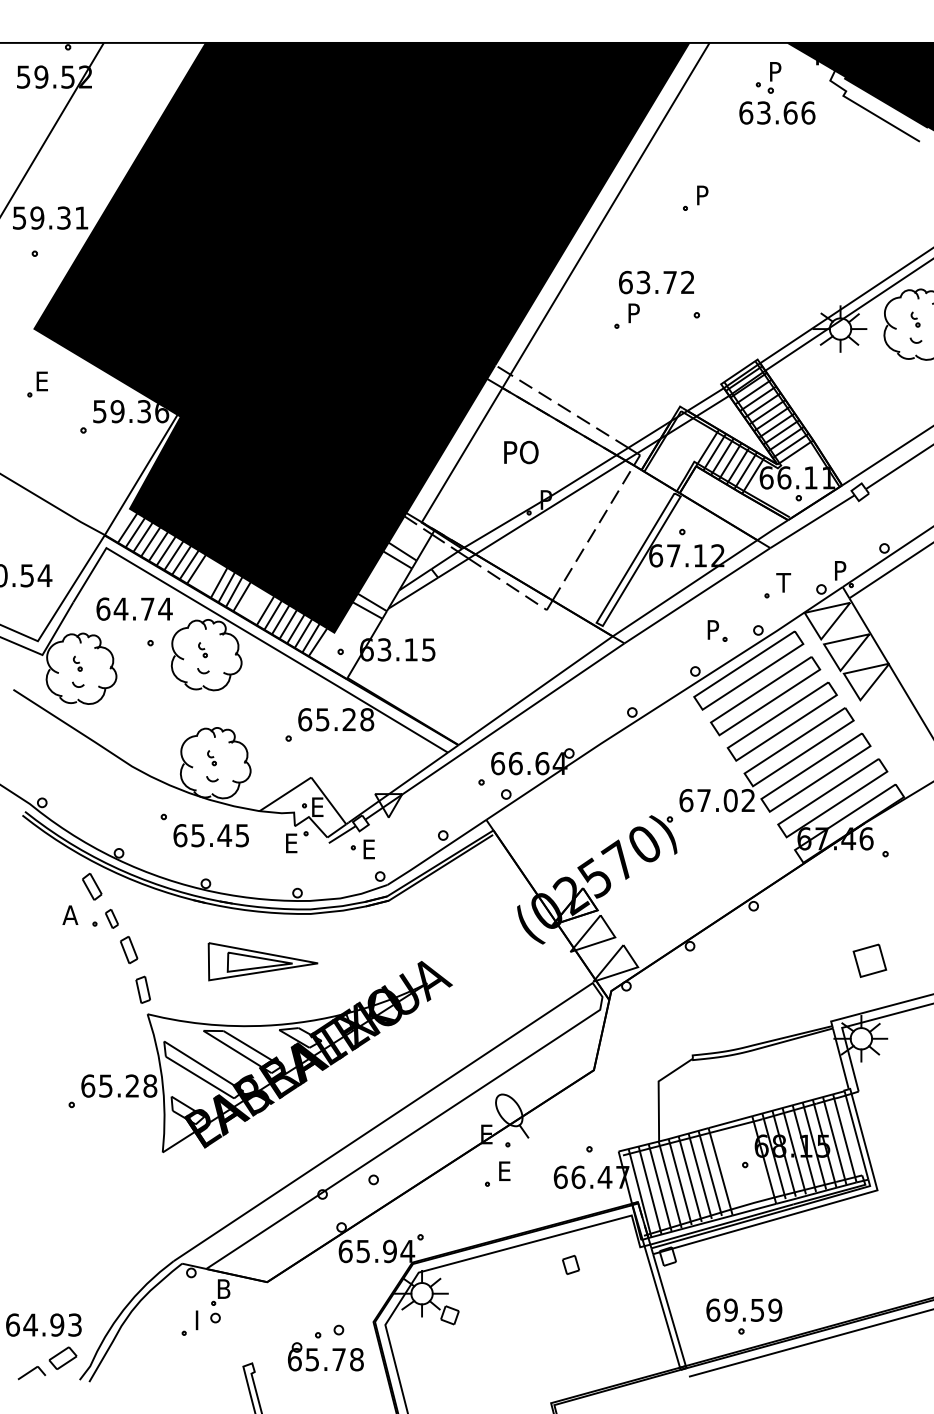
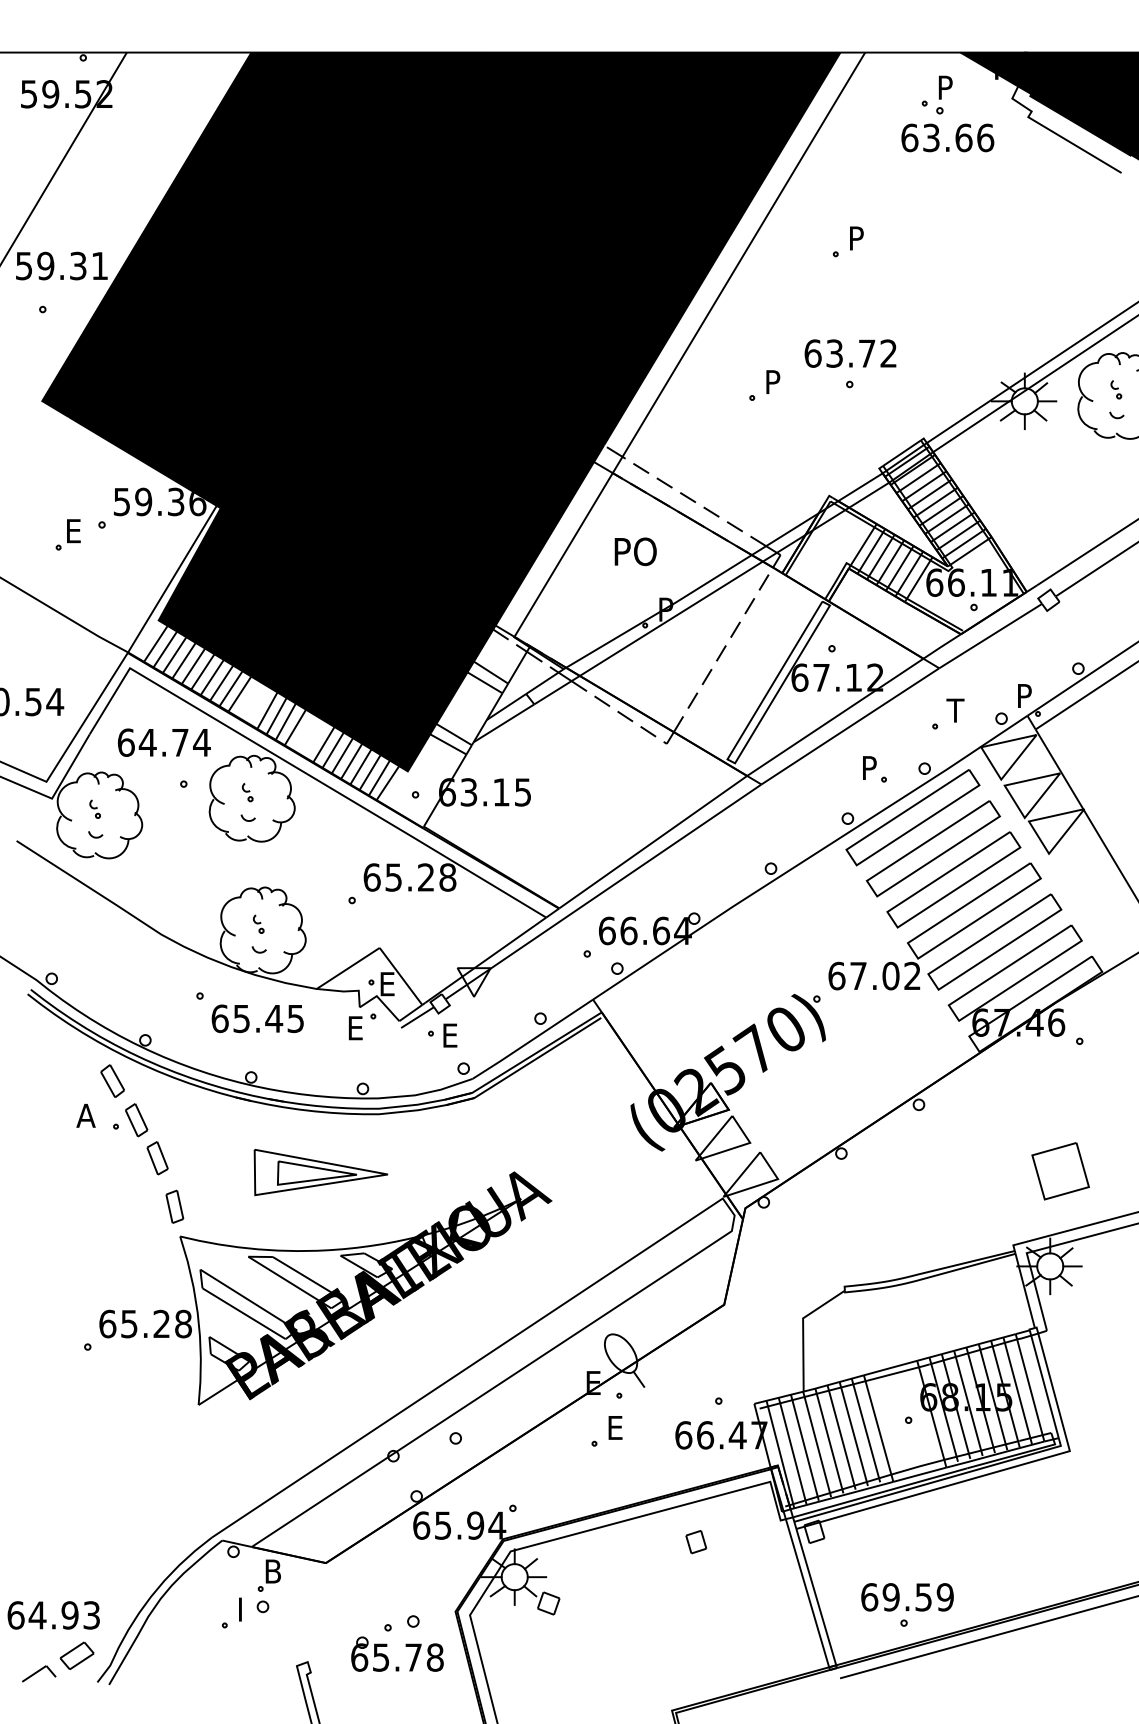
text: (656, 282) -> (850, 353), moved
part: (37, 384) -> (67, 534), moved
part: (111, 919) -> (136, 1120), size x1.43
part: (869, 960) -> (1060, 1171), size x1.43

